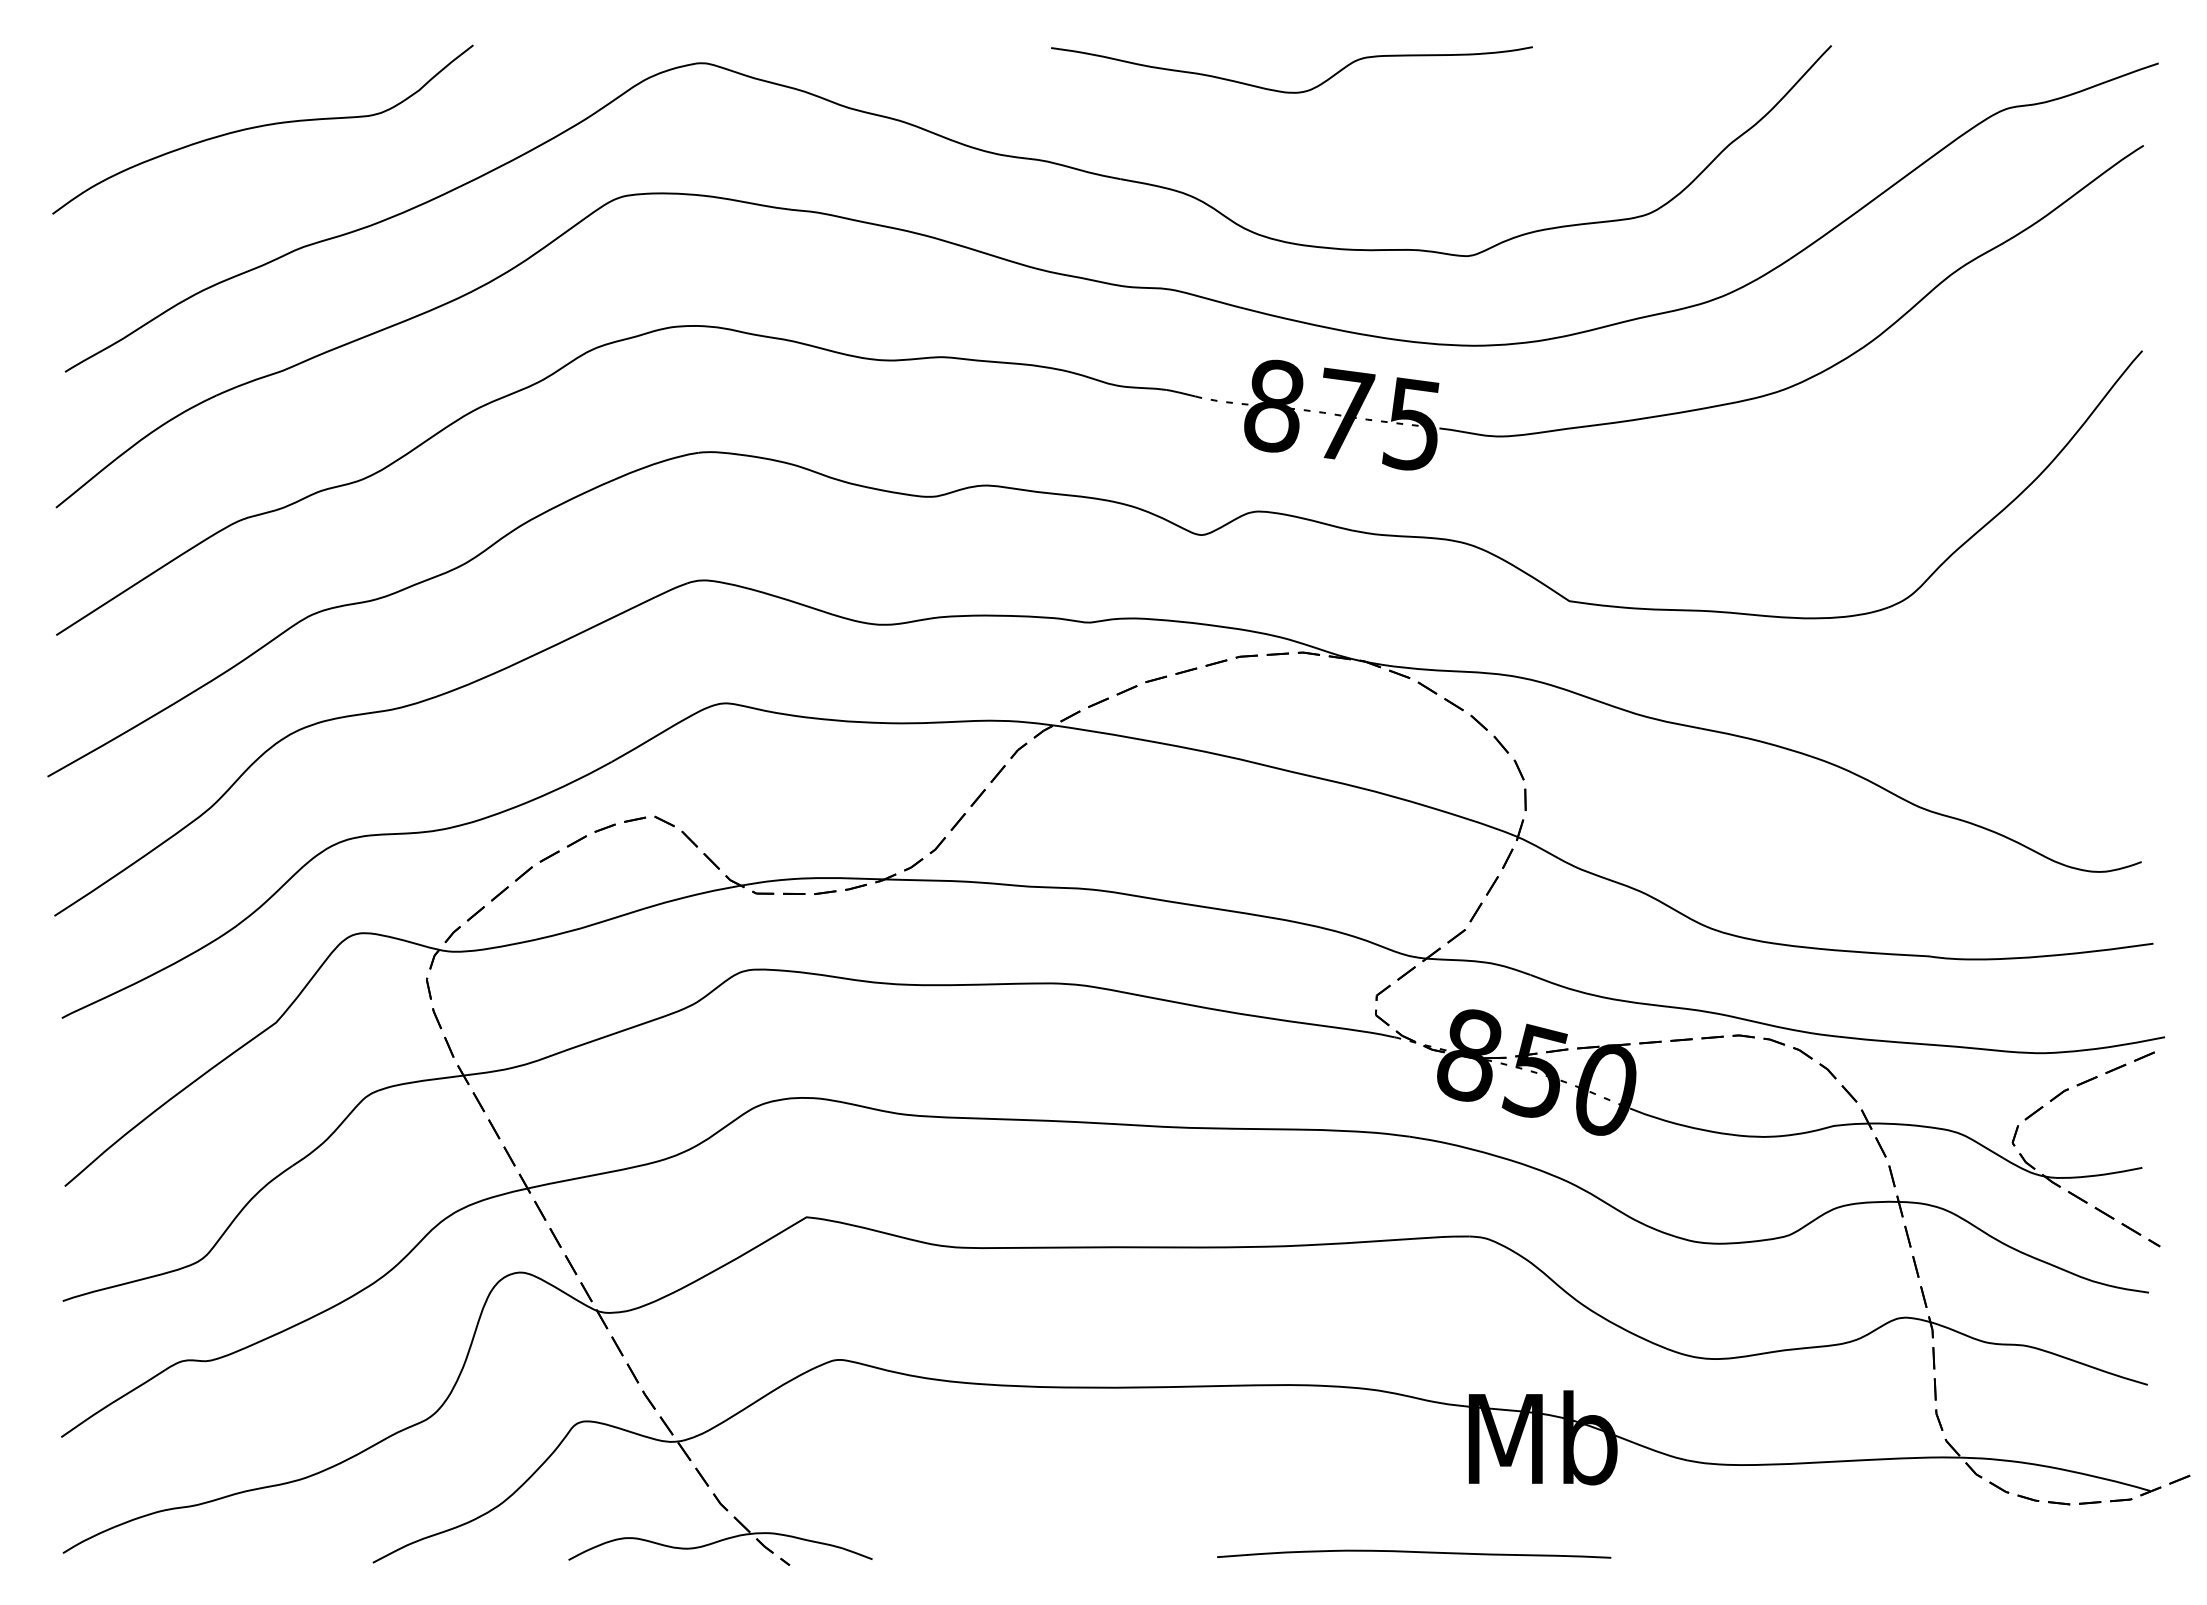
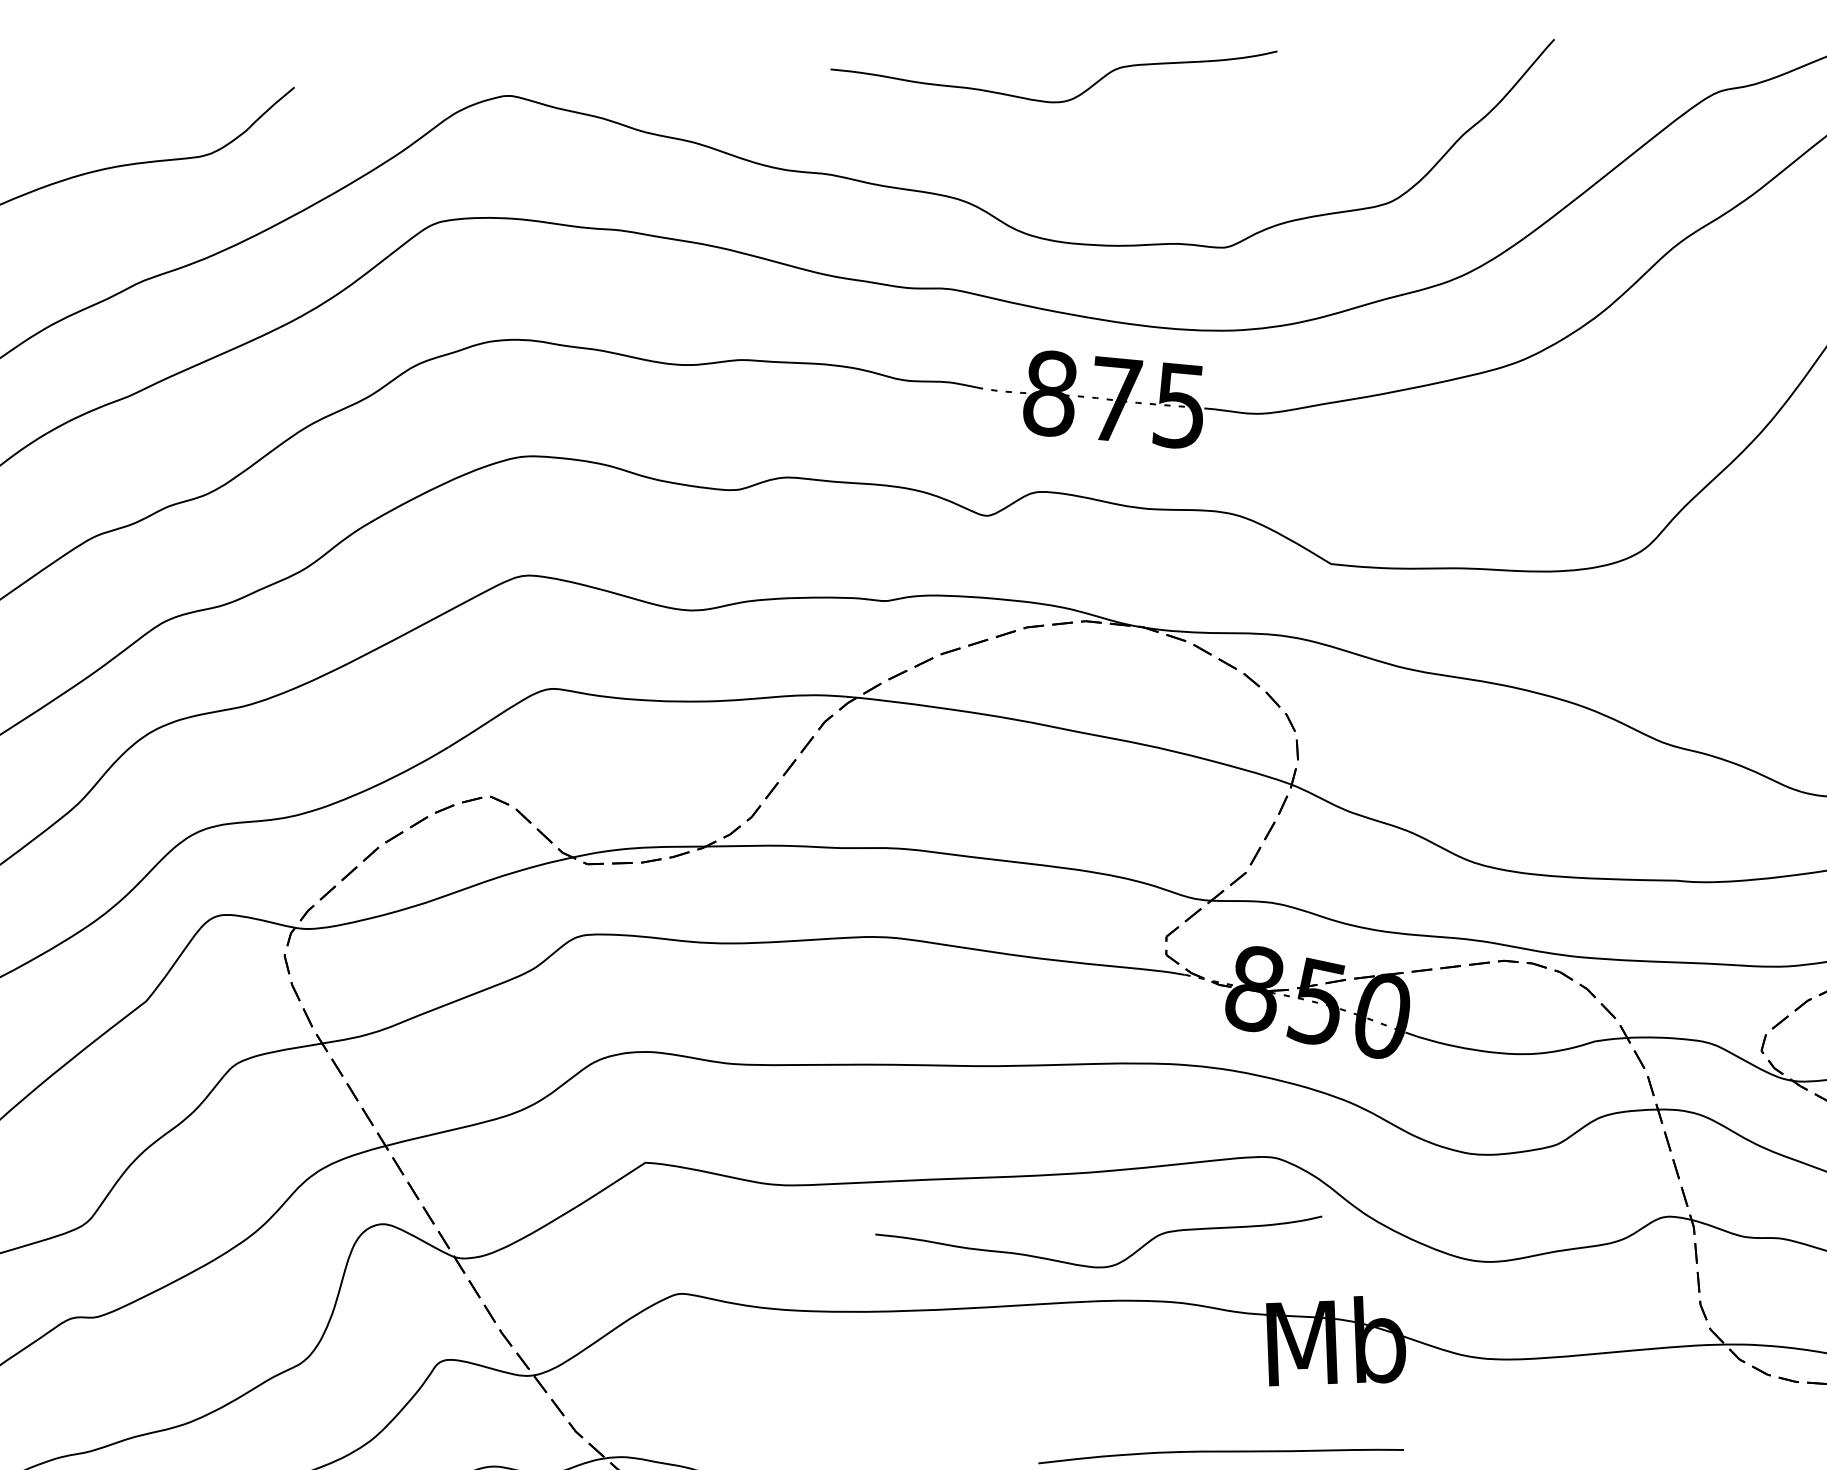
curve: (1291, 1347) -> (1099, 1266), added

